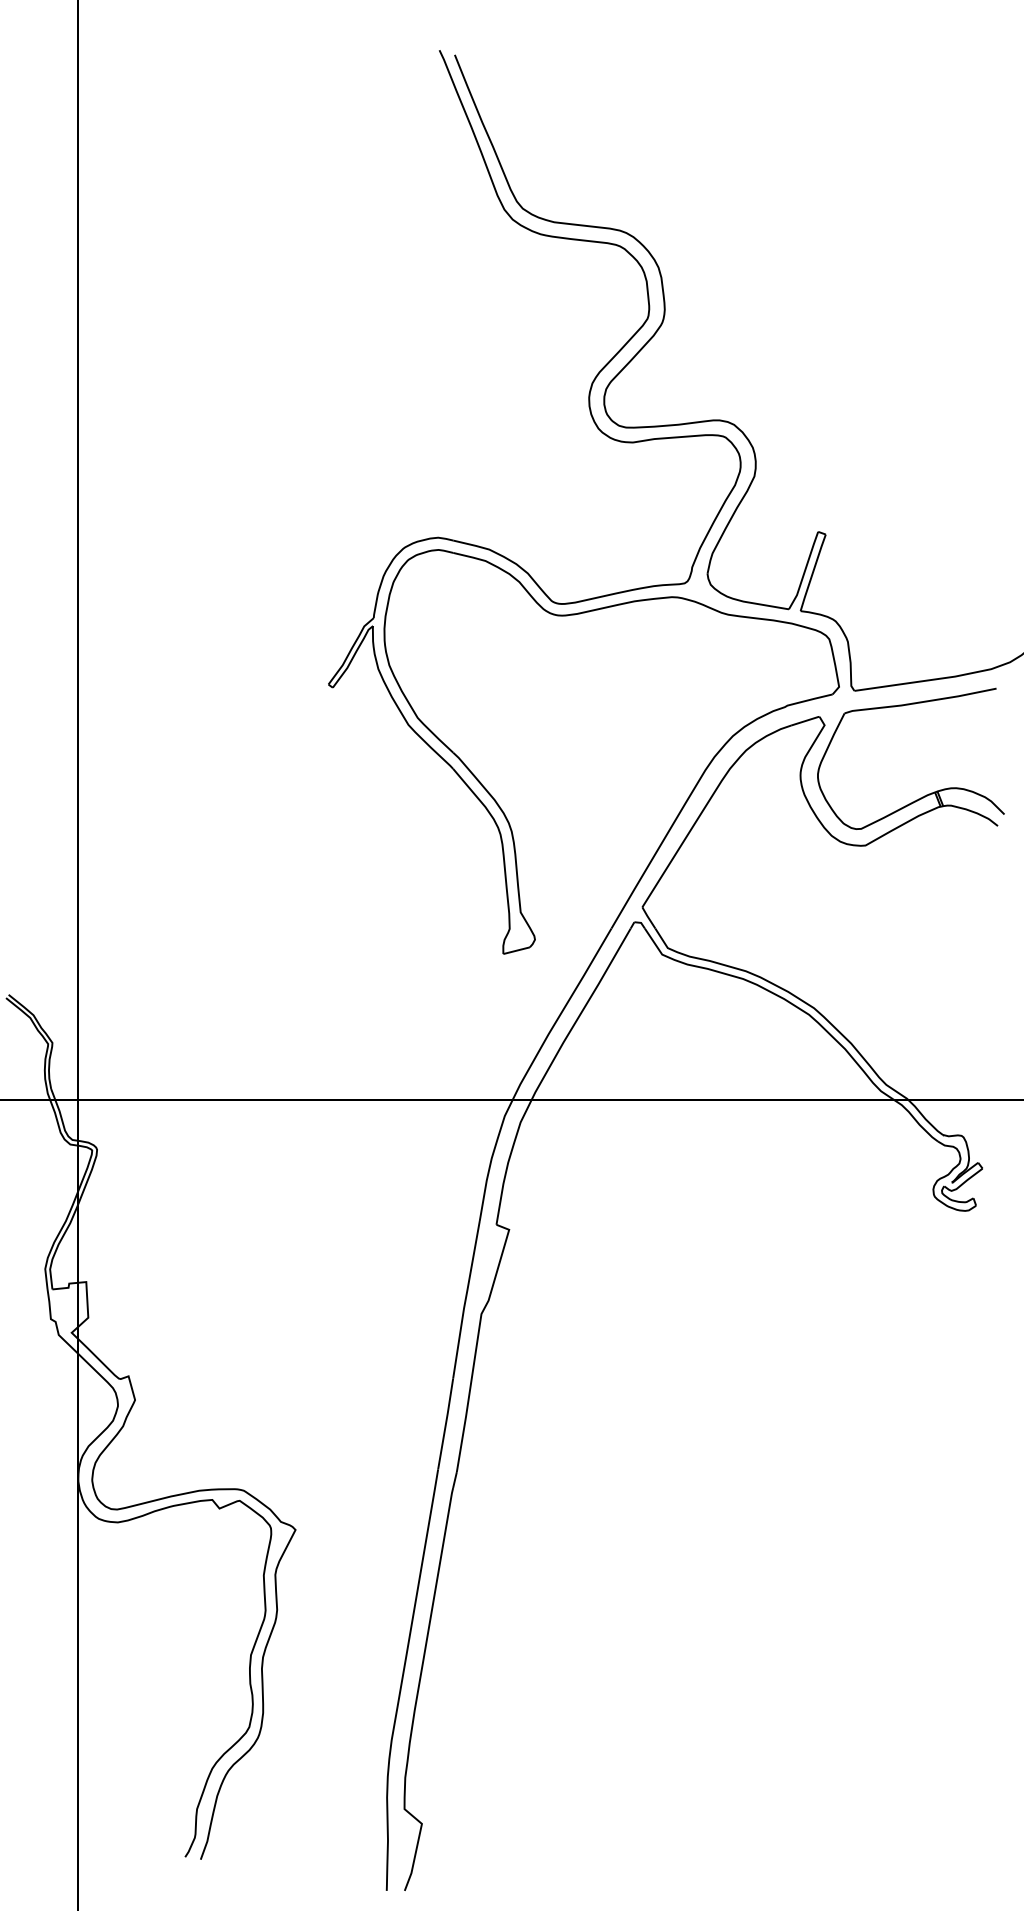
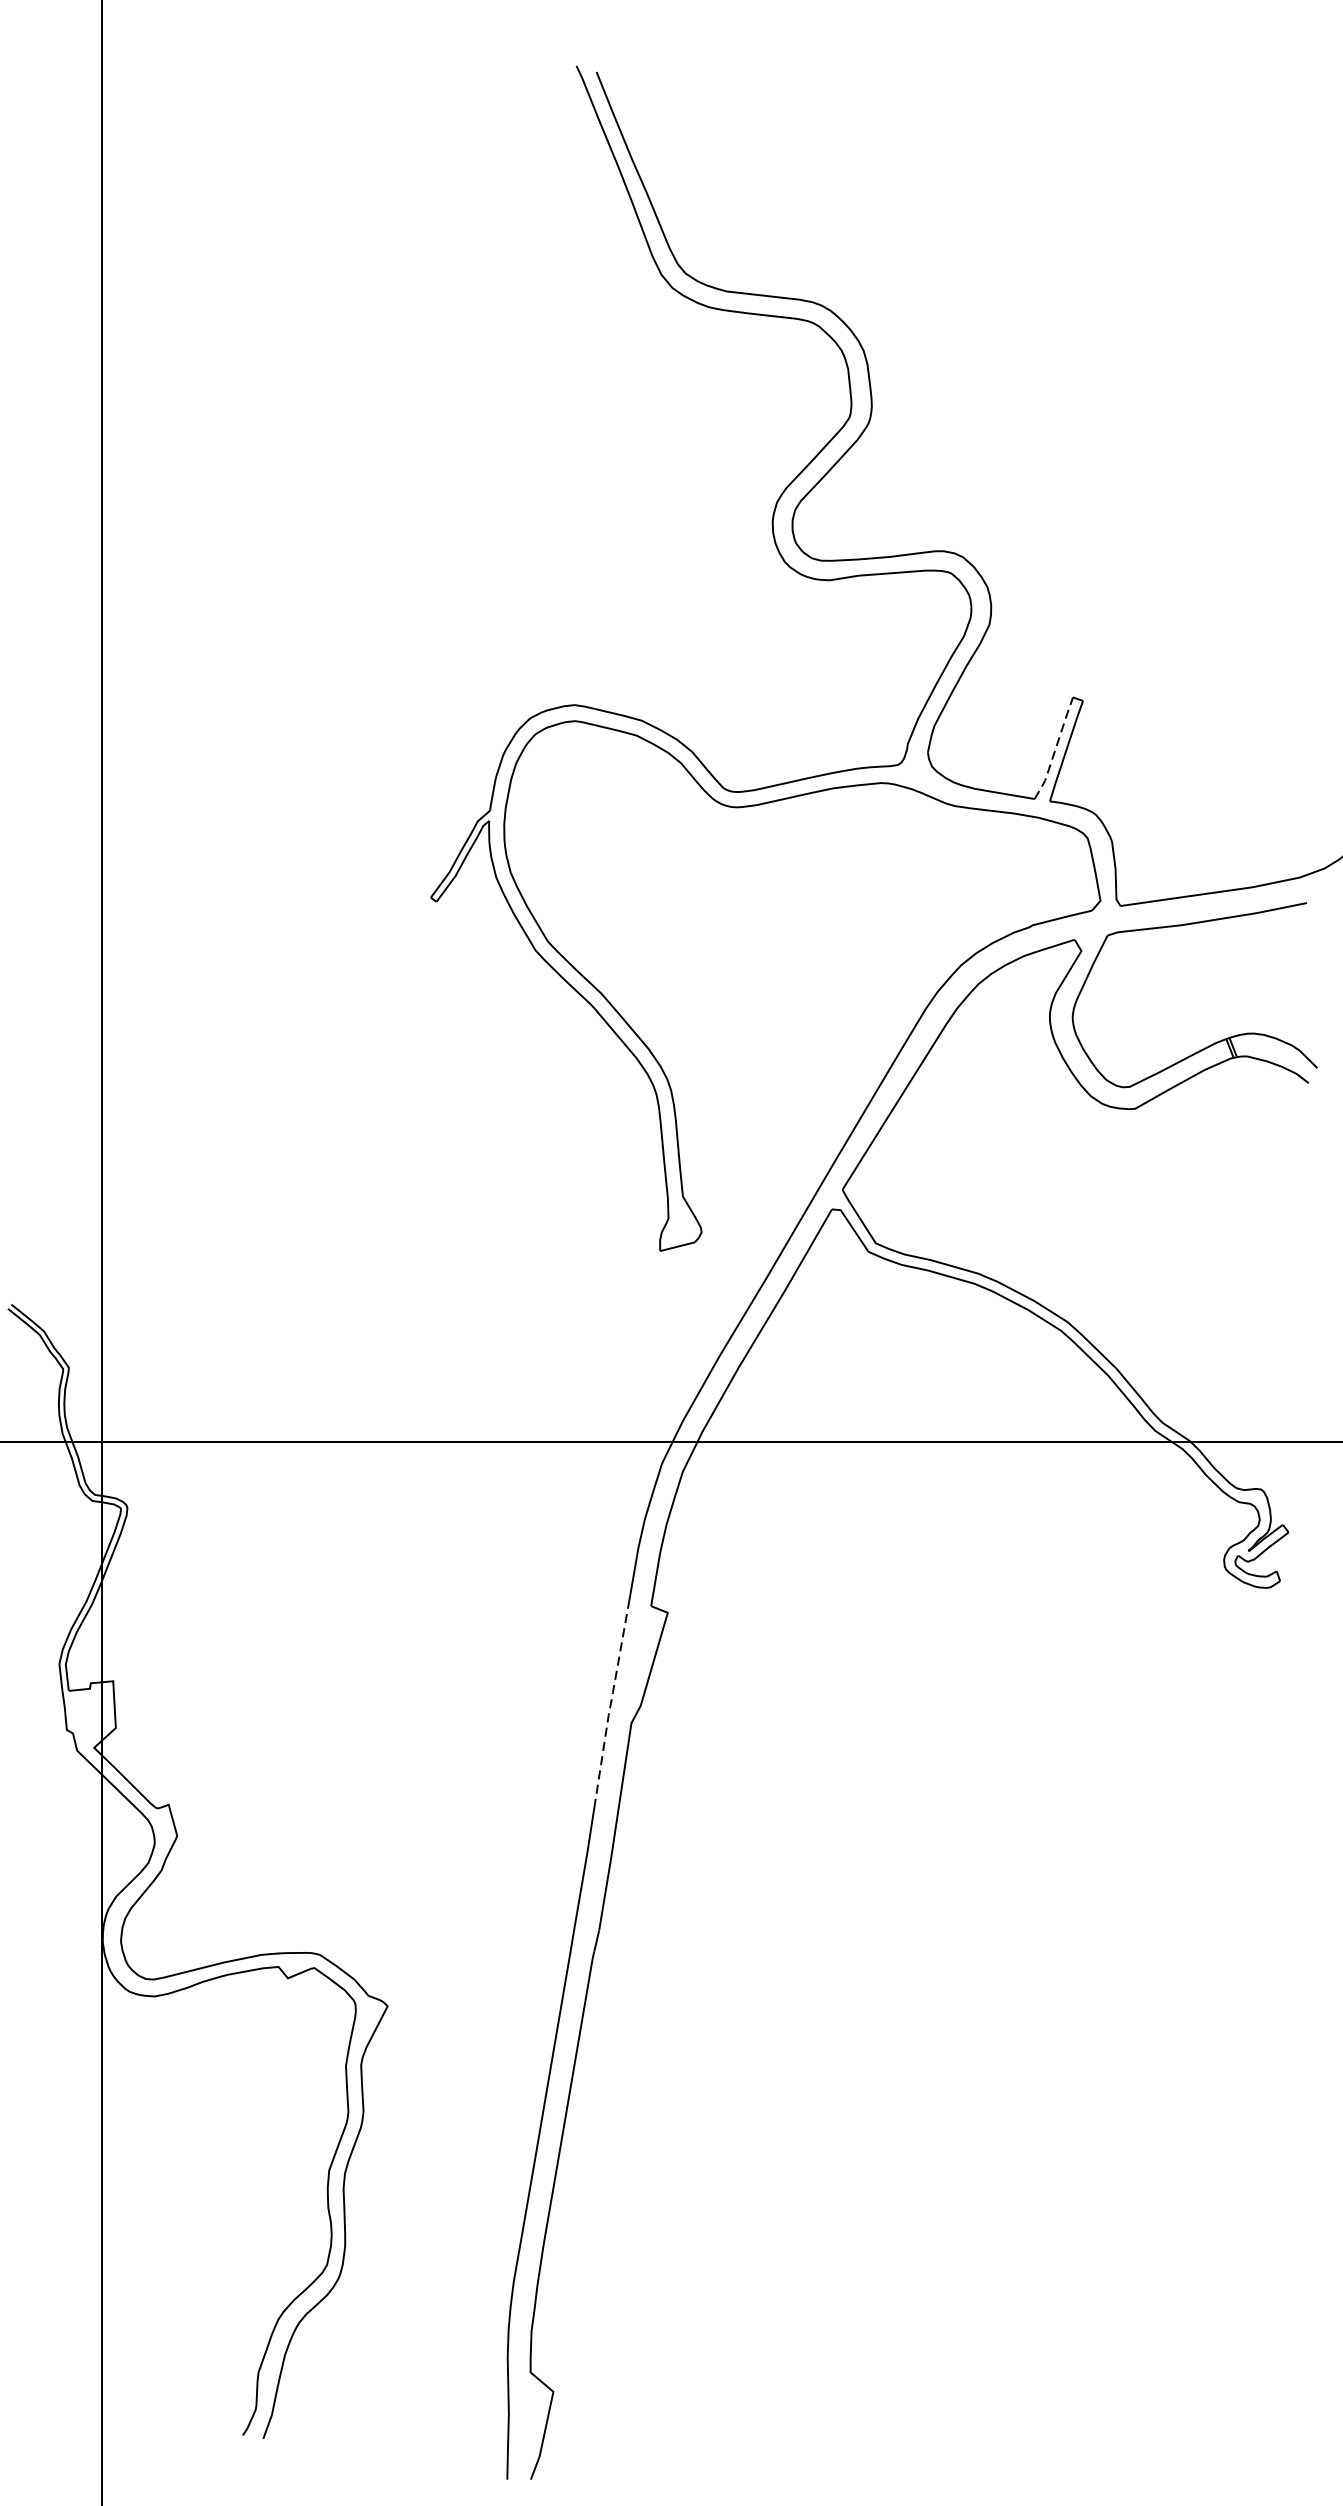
line: (805, 570) -> (1056, 748), solid -> dashed
line: (465, 1299) -> (610, 1704), solid -> dashed

